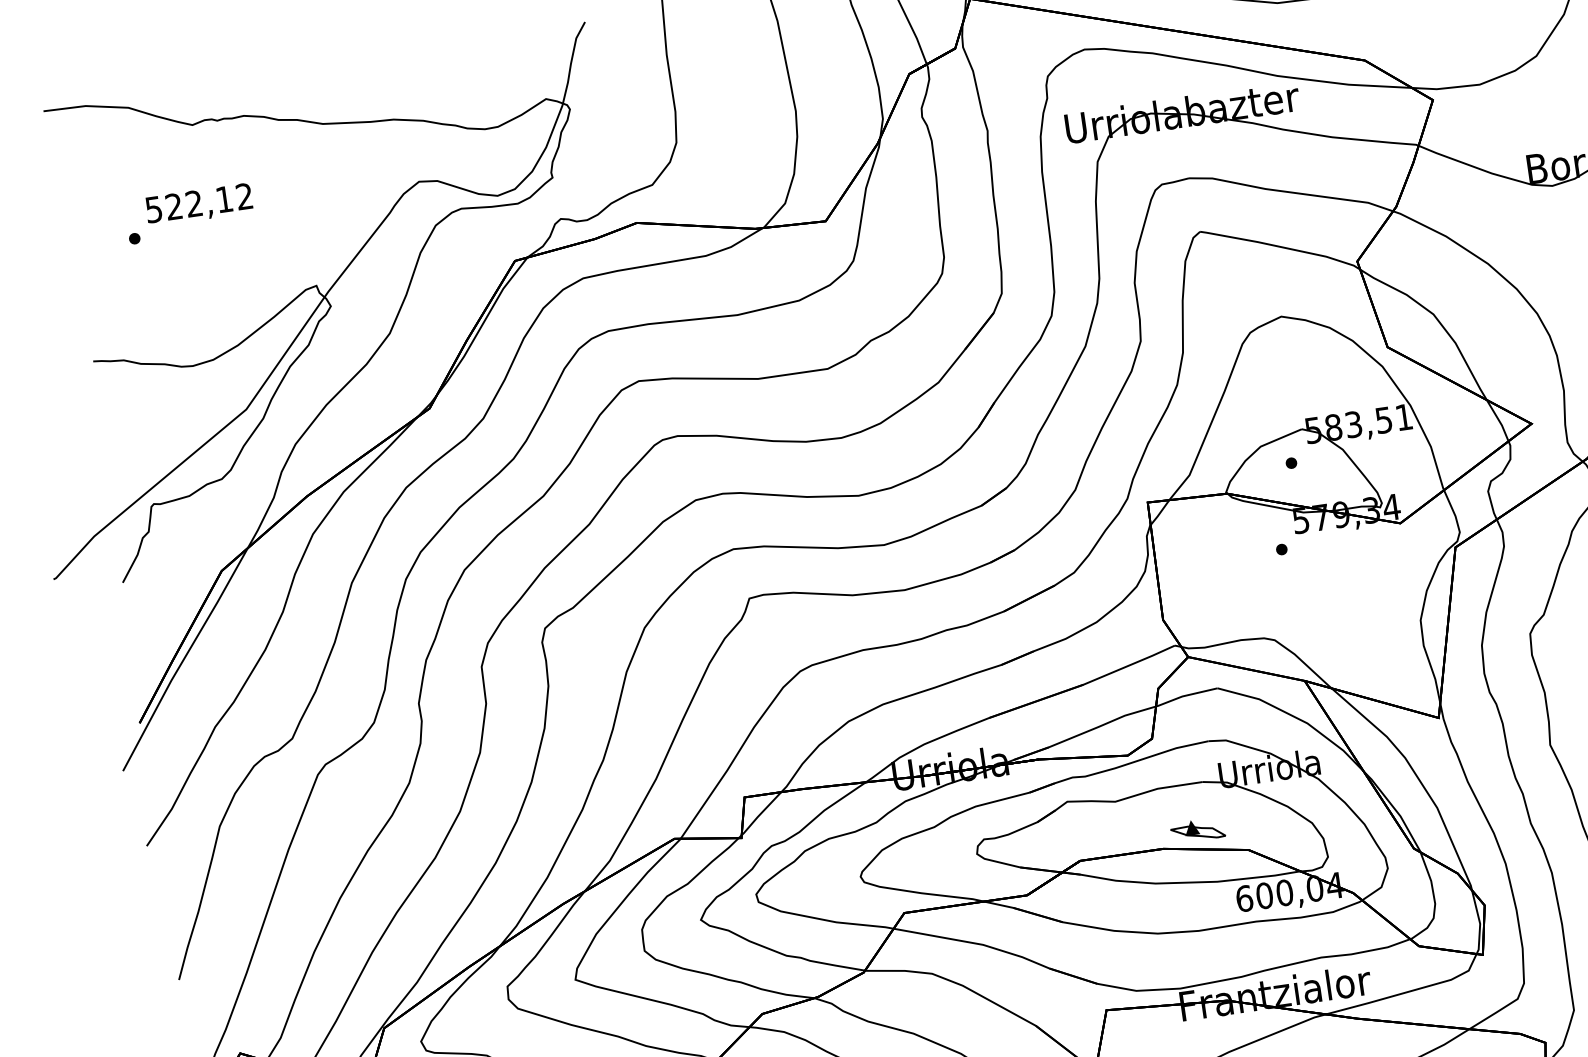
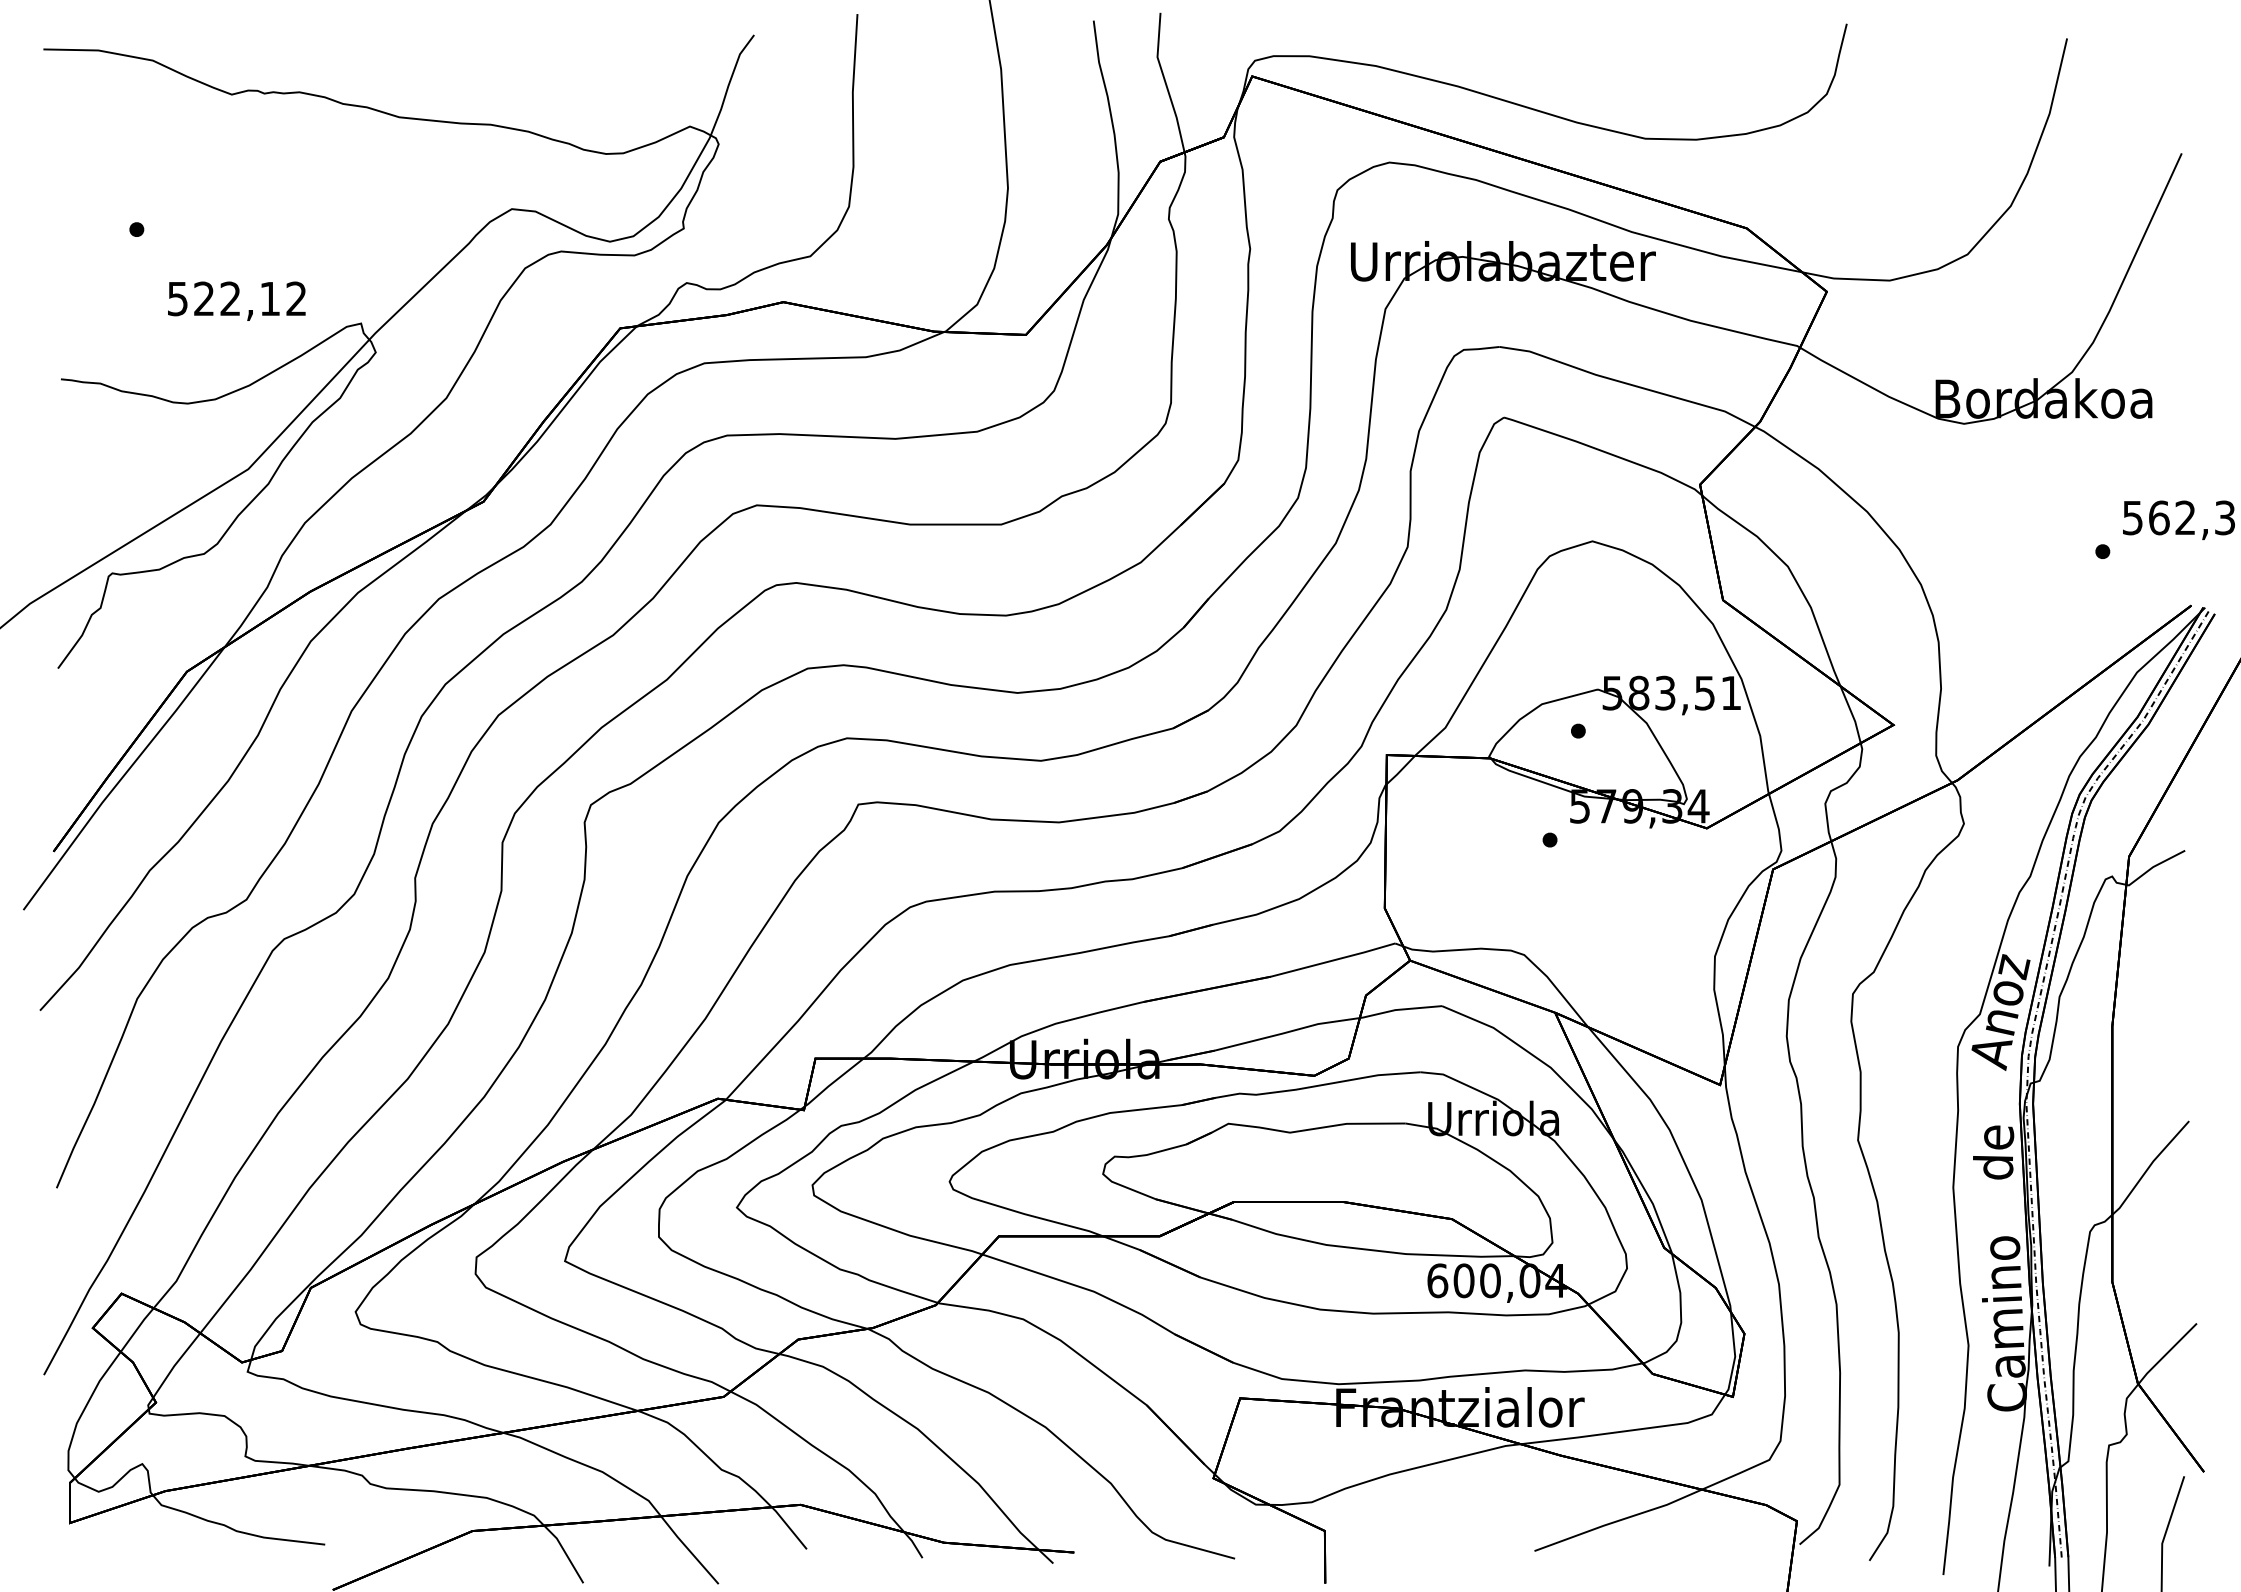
text: (198, 204) -> (236, 300), moved
part: (1197, 830) -> (1390, 1184), removed

